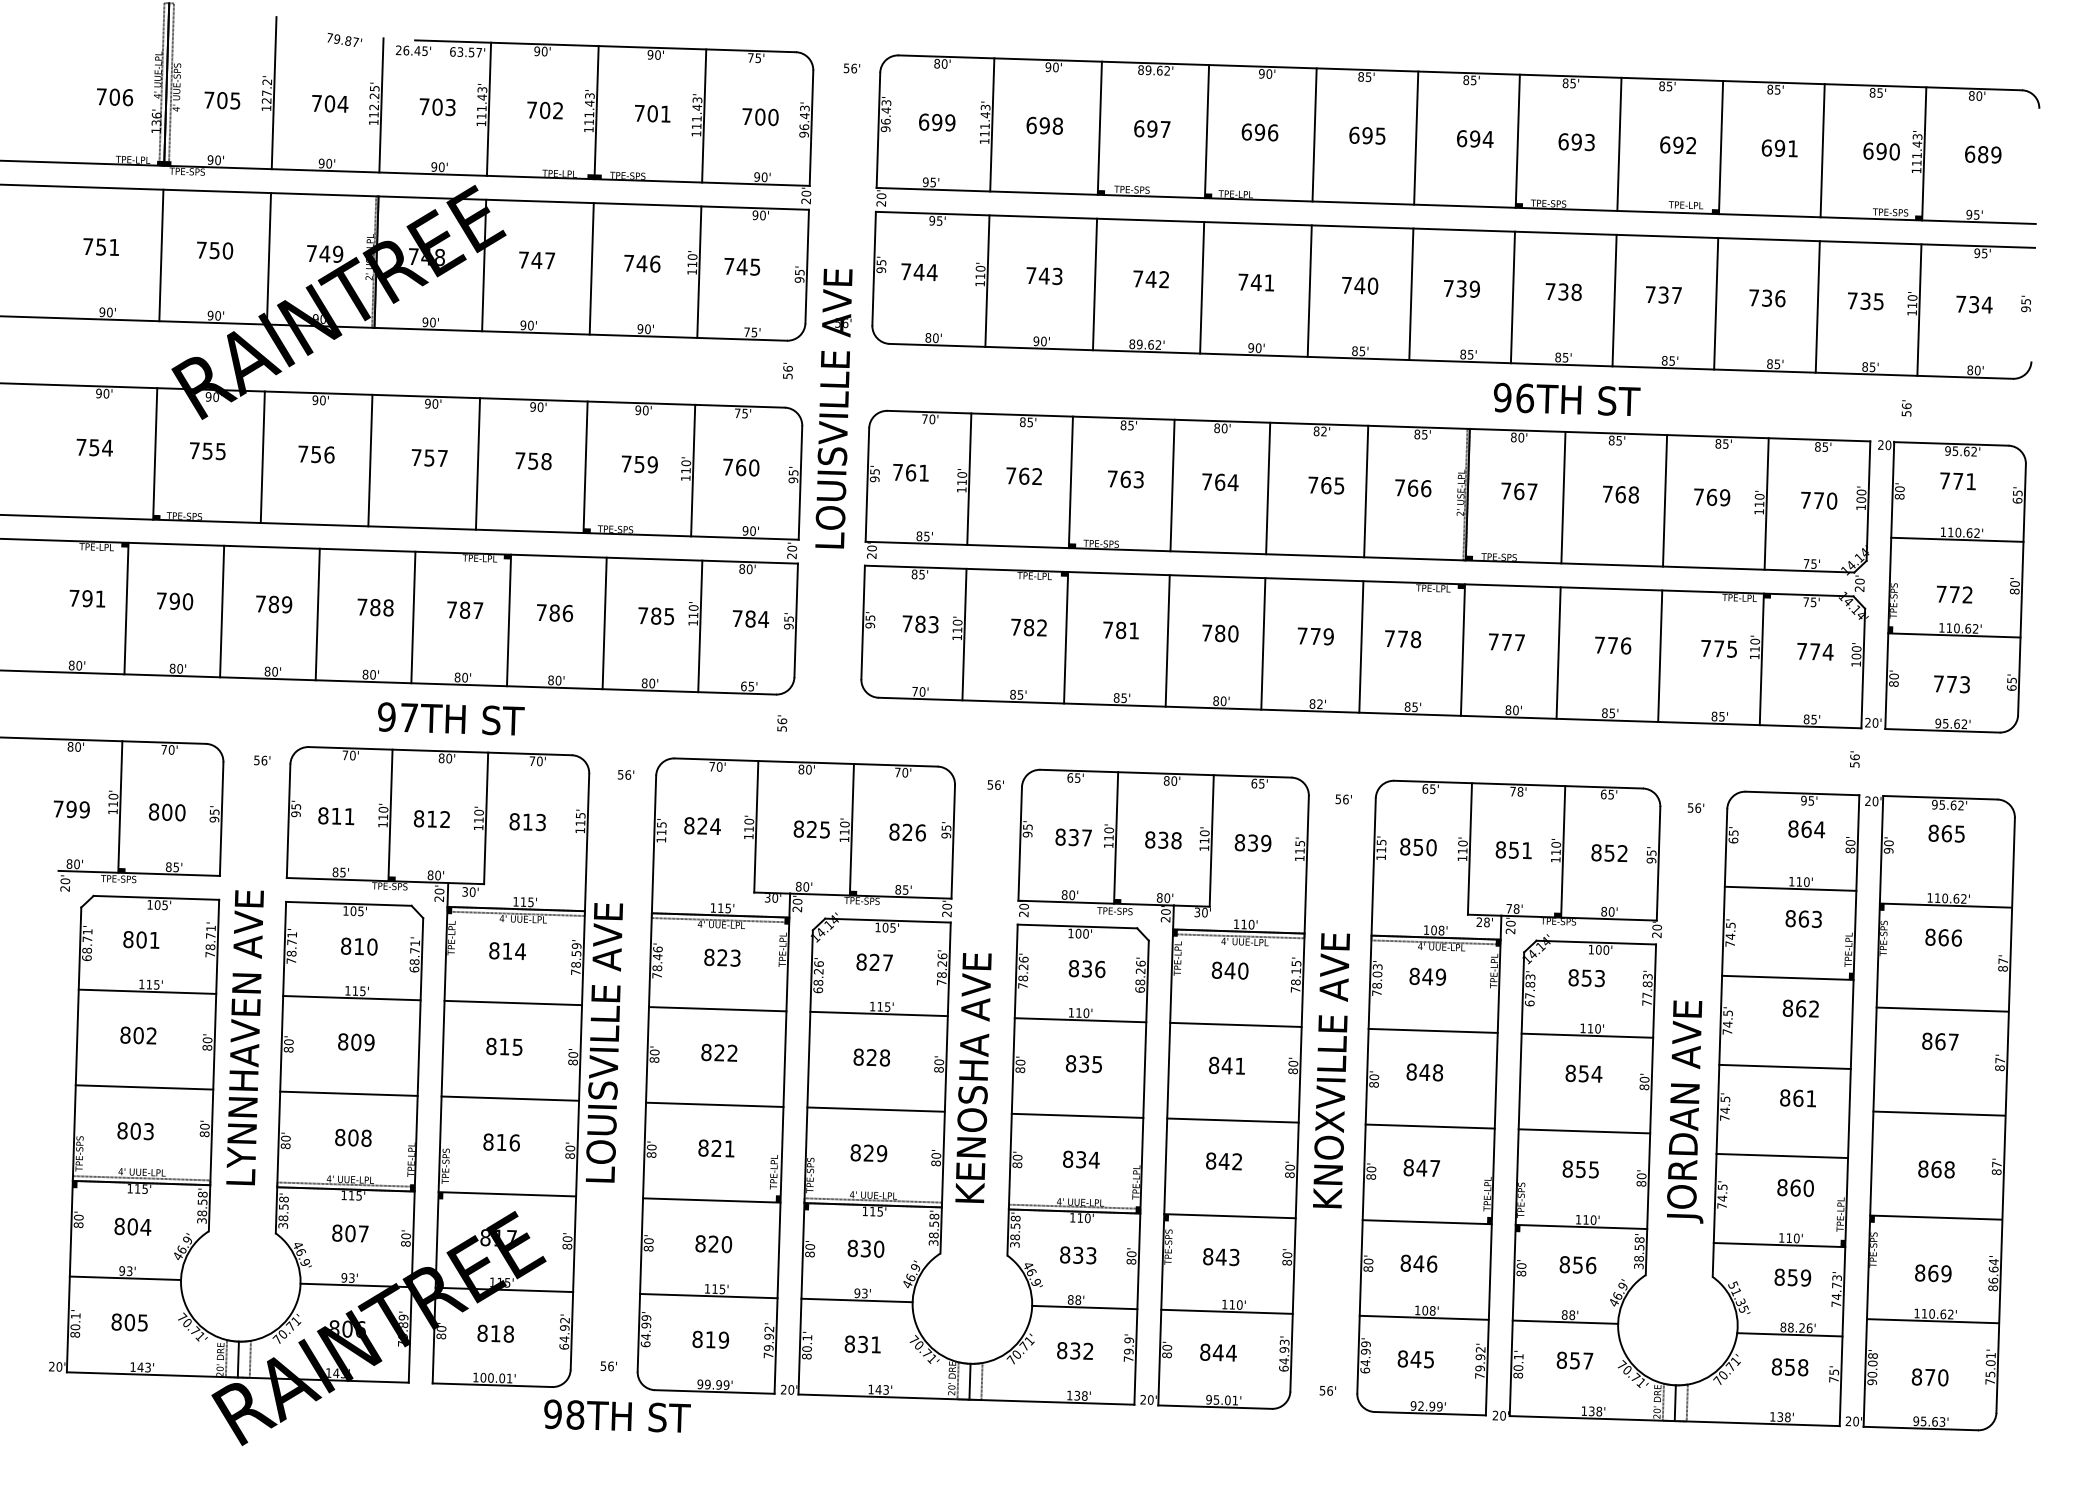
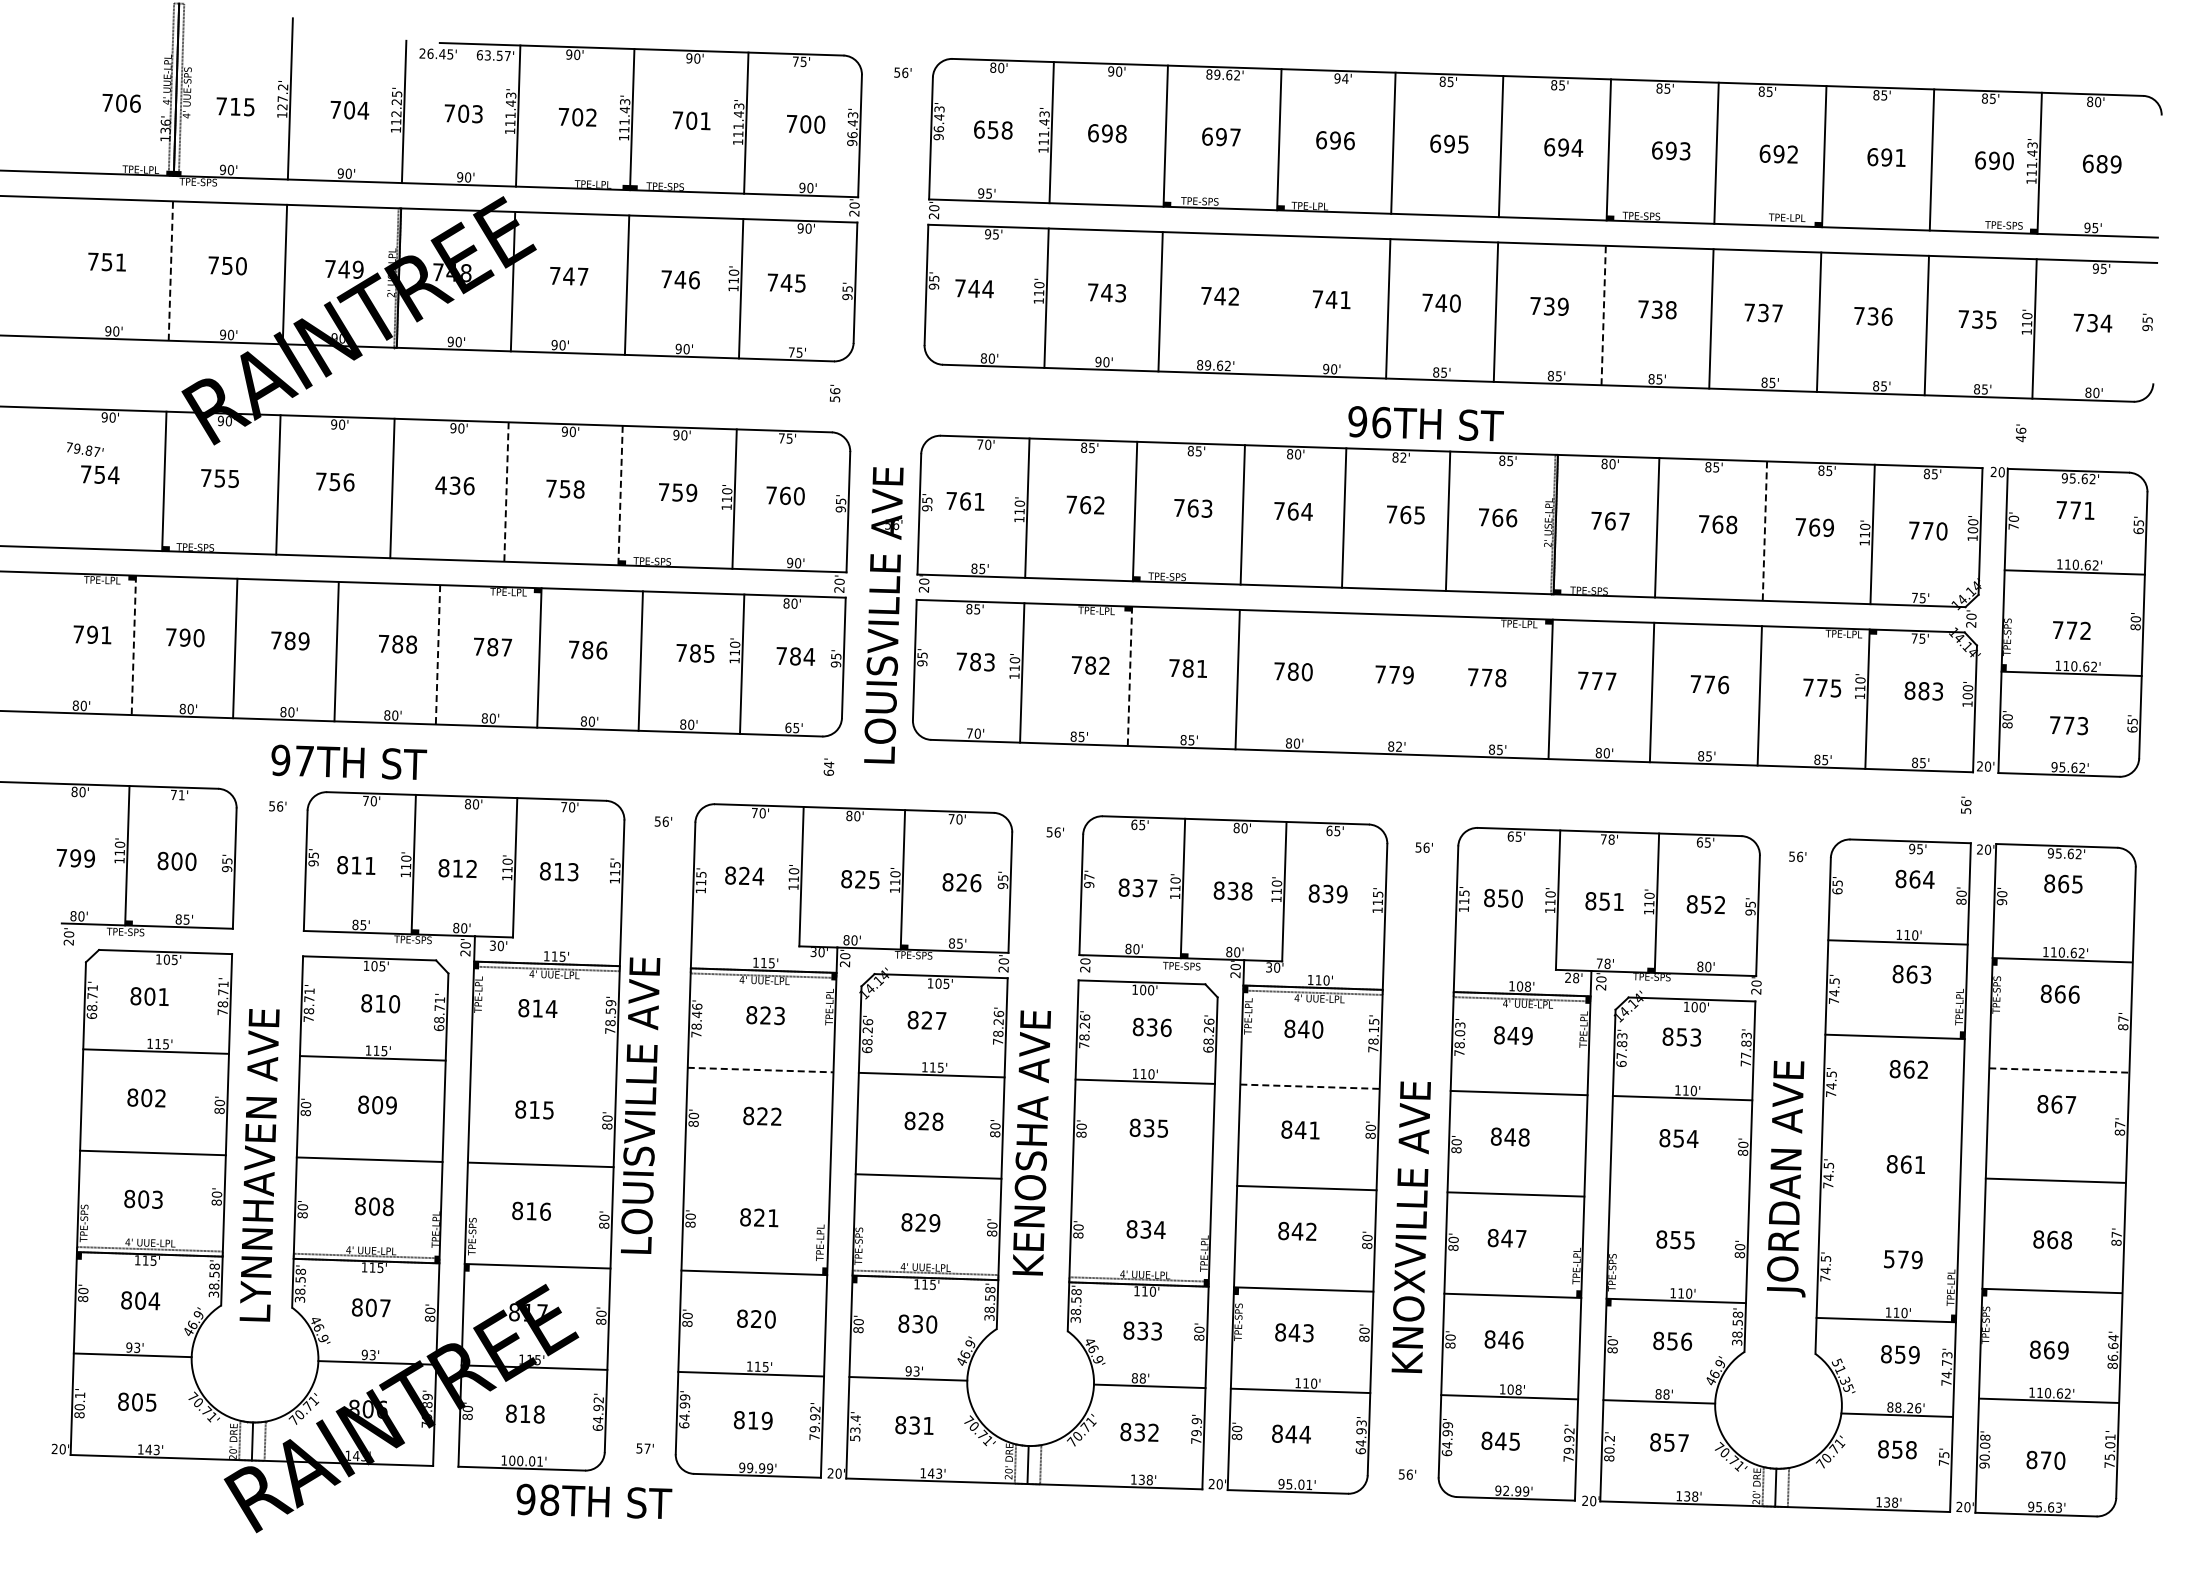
text: (344, 39) -> (85, 449), moved
text: (1269, 73) -> (1345, 78), 90' -> 94'
text: (222, 100) -> (235, 106), 705 -> 715
text: (943, 122) -> (999, 130), 699 -> 658
line: (161, 255) -> (170, 271), solid -> dashed
line: (1202, 287) -> (1274, 305), removed
line: (1512, 297) -> (1603, 315), solid -> dashed
text: (1566, 399) -> (1425, 423), moved
text: (833, 408) -> (883, 615), moved
text: (1906, 413) -> (2020, 438), 56' -> 46'
text: (428, 457) -> (454, 485), 757 -> 436
line: (477, 464) -> (506, 492), solid -> dashed
line: (585, 467) -> (620, 495), solid -> dashed
text: (1899, 496) -> (2013, 526), 80' -> 70'
line: (1664, 501) -> (1764, 531), solid -> dashed
line: (126, 608) -> (133, 645), solid -> dashed
line: (413, 617) -> (438, 654), solid -> dashed
line: (1065, 637) -> (1129, 676), solid -> dashed
line: (1262, 643) -> (1338, 682), removed
line: (1360, 646) -> (1442, 685), removed
text: (1814, 651) -> (1923, 690), 774 -> 883
text: (451, 718) -> (349, 761), moved
text: (781, 724) -> (828, 768), 56' -> 64'
text: (171, 750) -> (181, 795), 70' -> 71'
text: (1027, 827) -> (1089, 877), 95' -> 97'
line: (512, 1003) -> (543, 1063), removed
line: (717, 1009) -> (760, 1070), solid -> dashed
line: (1941, 1009) -> (2058, 1070), solid -> dashed
line: (1236, 1024) -> (1310, 1086), solid -> dashed
text: (244, 1037) -> (259, 1165), moved
line: (1784, 1067) -> (1891, 1131), removed
text: (1330, 1070) -> (1410, 1227), moved
line: (714, 1104) -> (757, 1171), removed
line: (1076, 1115) -> (1141, 1182), removed
line: (1584, 1131) -> (1679, 1199), removed
line: (1781, 1155) -> (1888, 1225), removed
text: (1794, 1187) -> (1902, 1259), 860 -> 579
text: (807, 1347) -> (855, 1428), 80.1' -> 53.4'
text: (1518, 1356) -> (1609, 1438), 80.1' -> 80.2'
text: (610, 1366) -> (647, 1448), 56' -> 57'
text: (617, 1415) -> (594, 1500), moved

